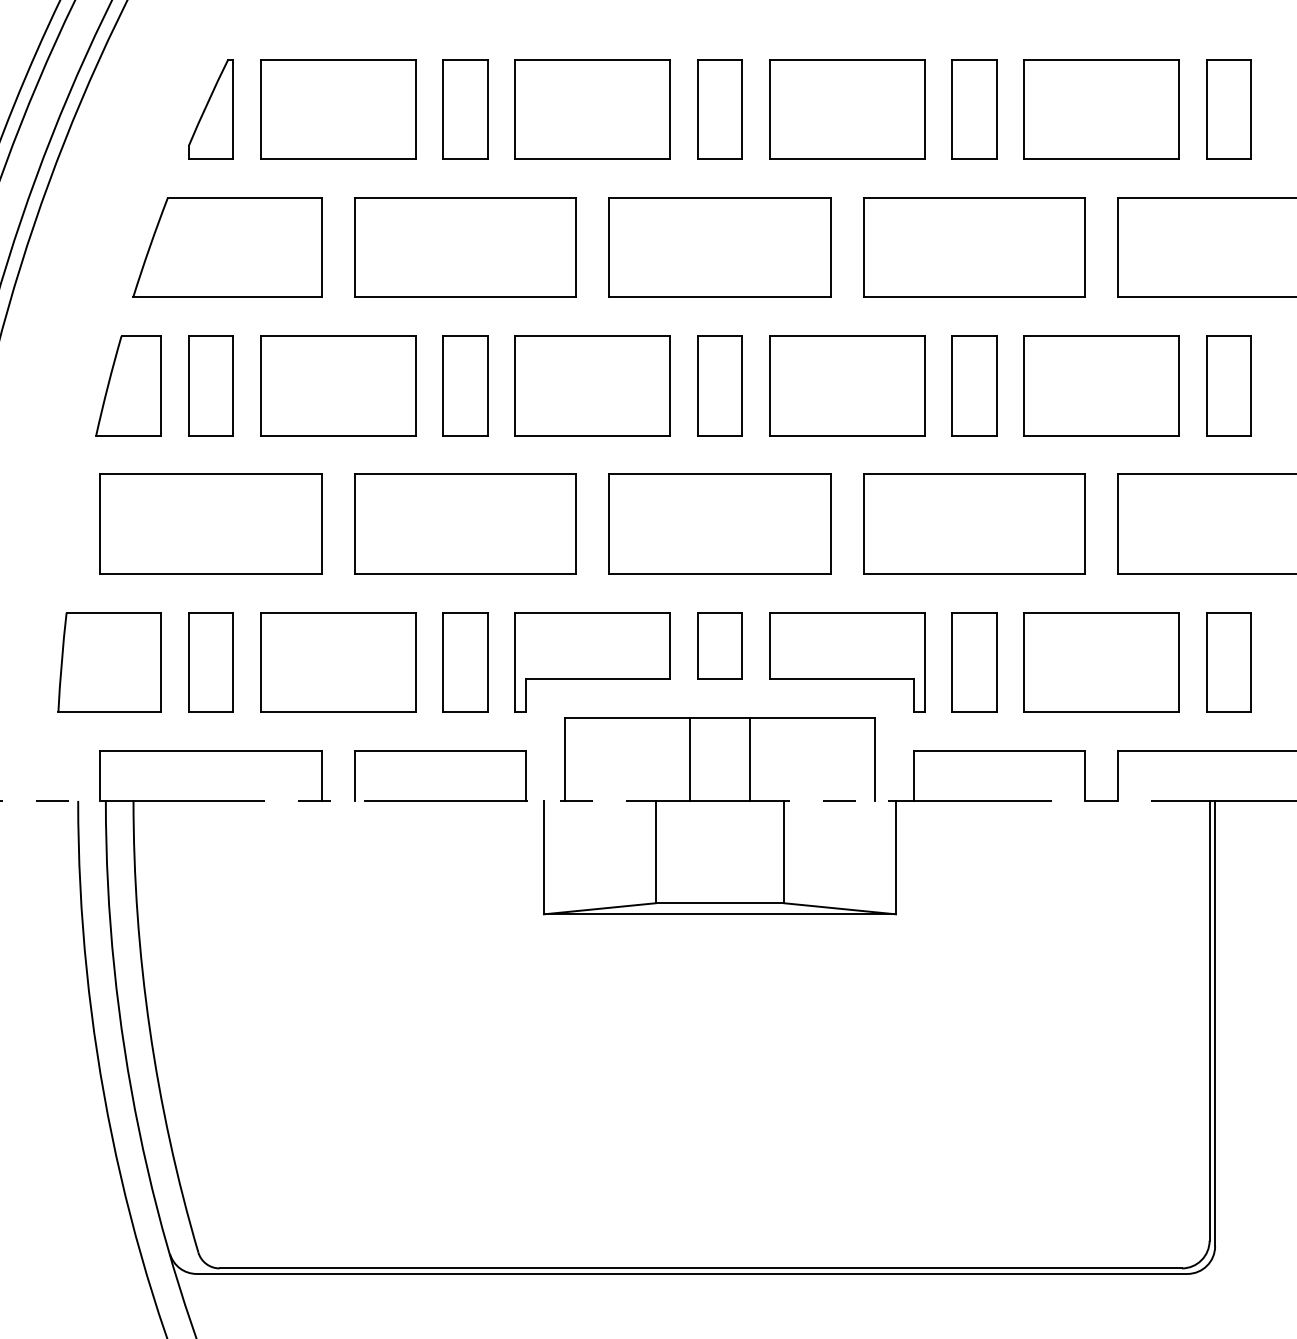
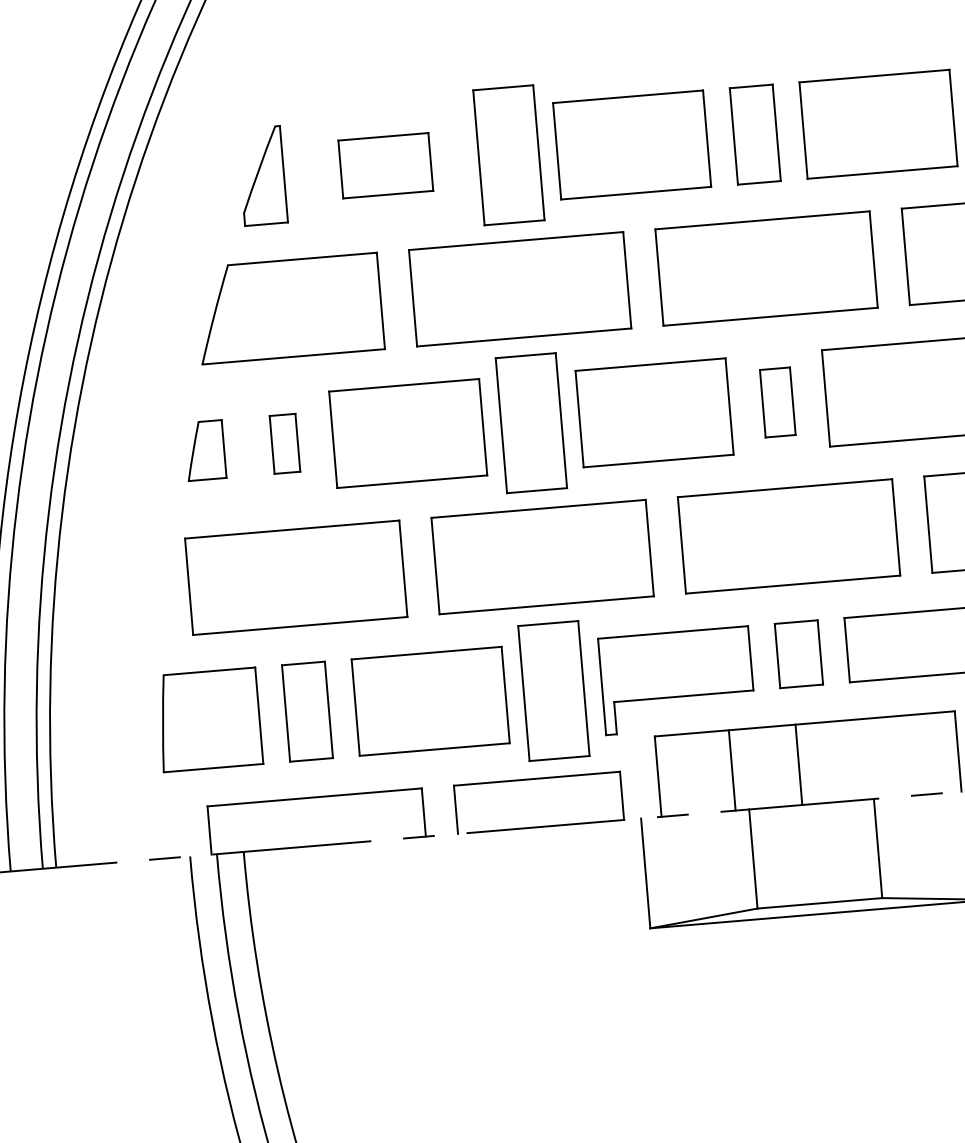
part: (338, 109) -> (385, 165), size x0.6
part: (465, 109) -> (508, 155), size x1.4
part: (128, 385) -> (205, 450), size x0.6
part: (210, 385) -> (284, 443), size x0.6
part: (465, 385) -> (531, 422), size x1.4
part: (719, 385) -> (777, 402), size x0.7
part: (465, 662) -> (553, 690), size x1.4
line: (689, 758) -> (732, 769), moved
line: (750, 758) -> (798, 763), moved

